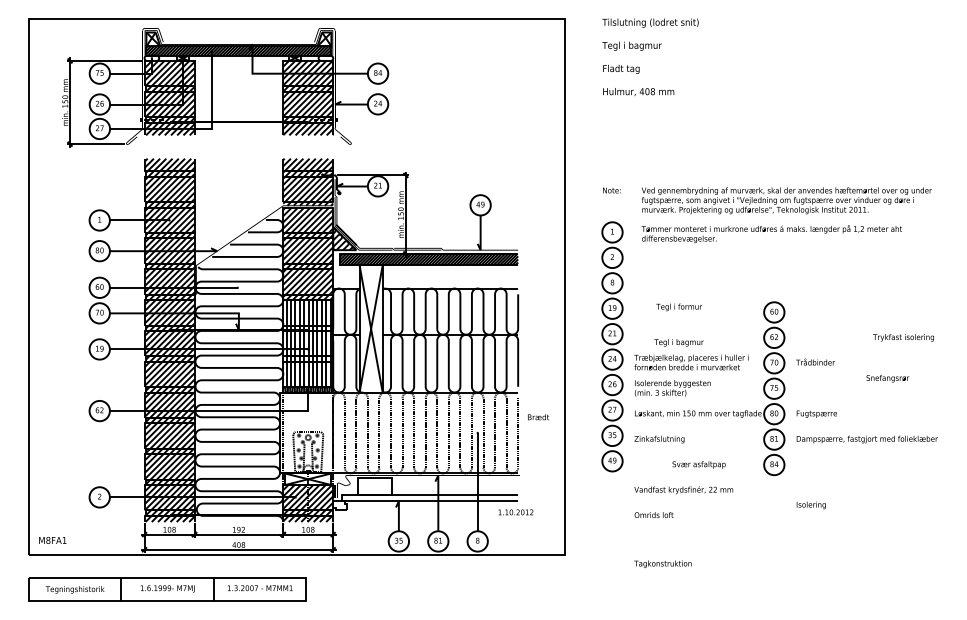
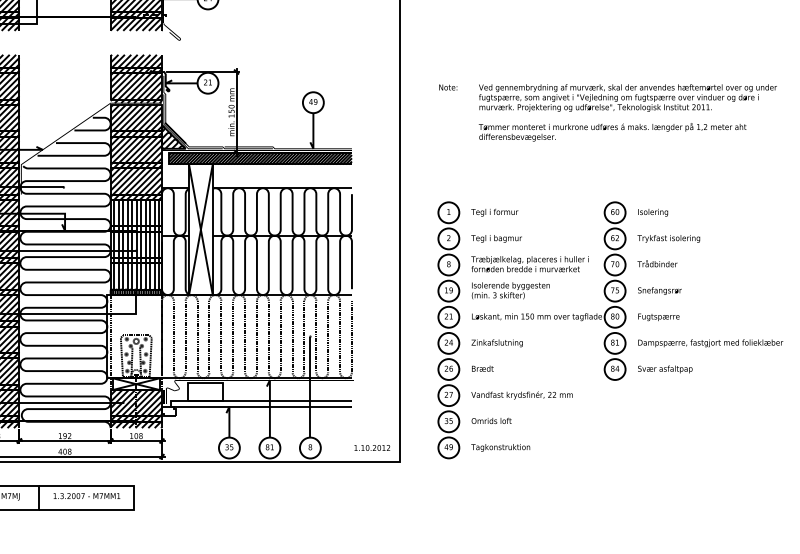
text: (679, 307) -> (495, 212), moved
text: (903, 337) -> (668, 238), moved
text: (678, 342) -> (496, 238), moved
part: (612, 346) -> (448, 329), moved
text: (887, 378) -> (659, 290), moved
text: (538, 417) -> (482, 368), moved
text: (698, 464) -> (664, 368), moved
text: (810, 505) -> (652, 212), moved
text: (515, 512) -> (371, 448), moved
text: (662, 563) -> (500, 447), moved

